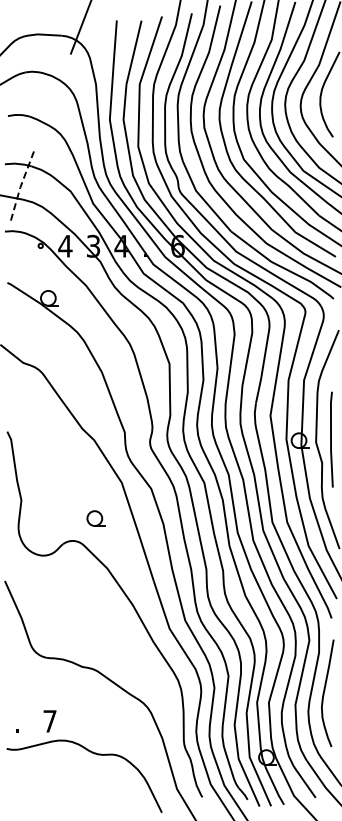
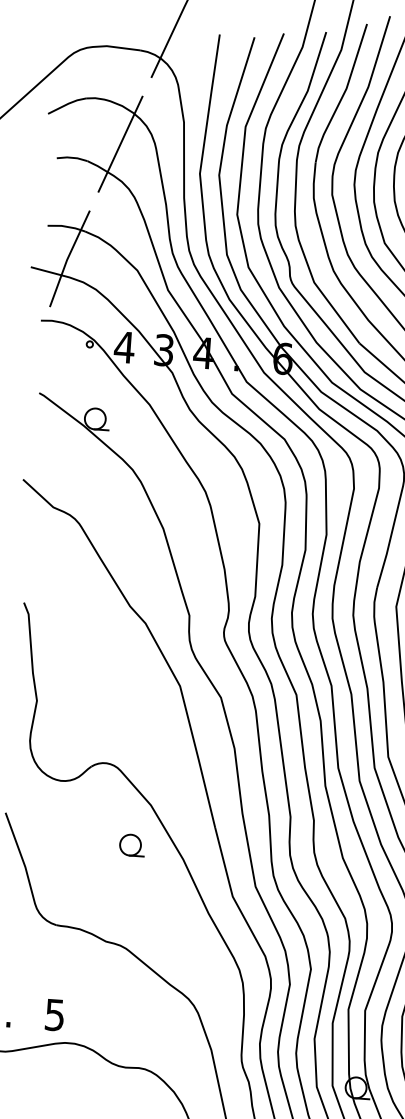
line: (52, 102) -> (120, 143), added
line: (20, 186) -> (67, 258), dashed -> solid
part: (95, 518) -> (131, 845), moved
text: (49, 721) -> (54, 1015), 7 -> 5

